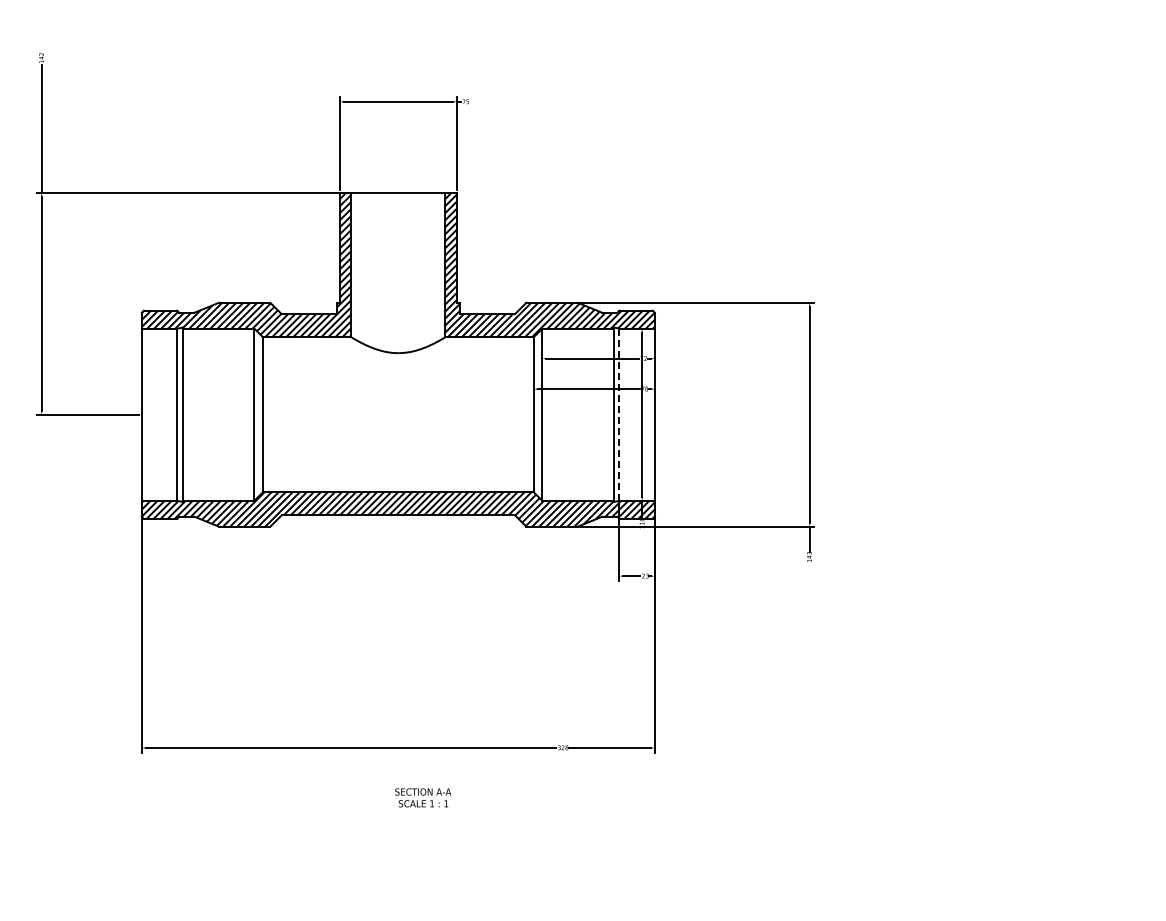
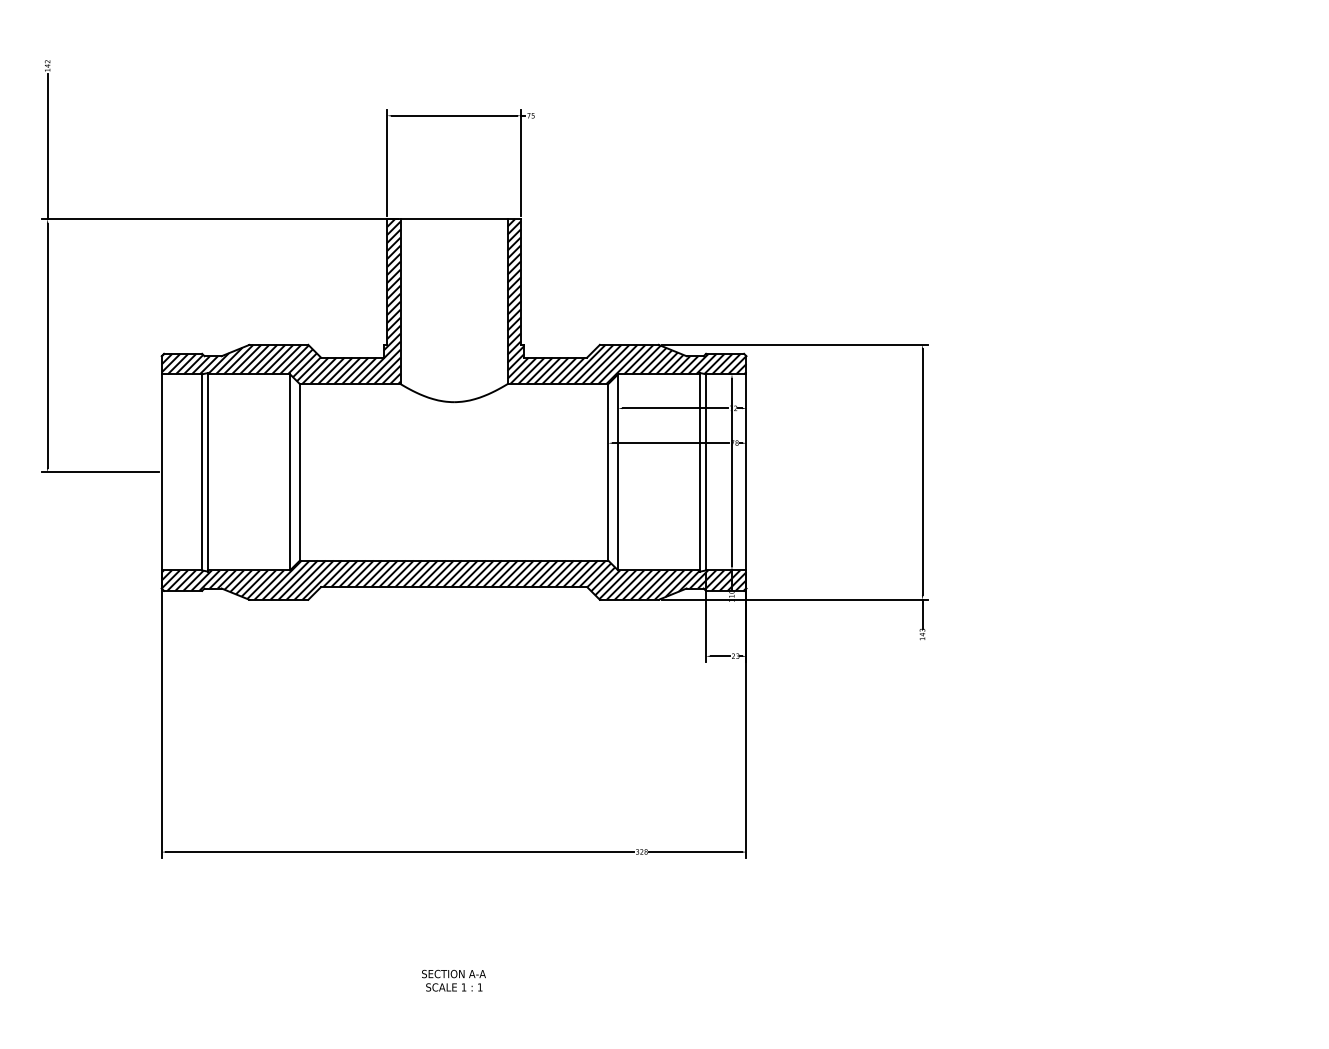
line: (619, 414) -> (706, 472), dashed -> solid
text: (423, 797) -> (454, 980), moved

